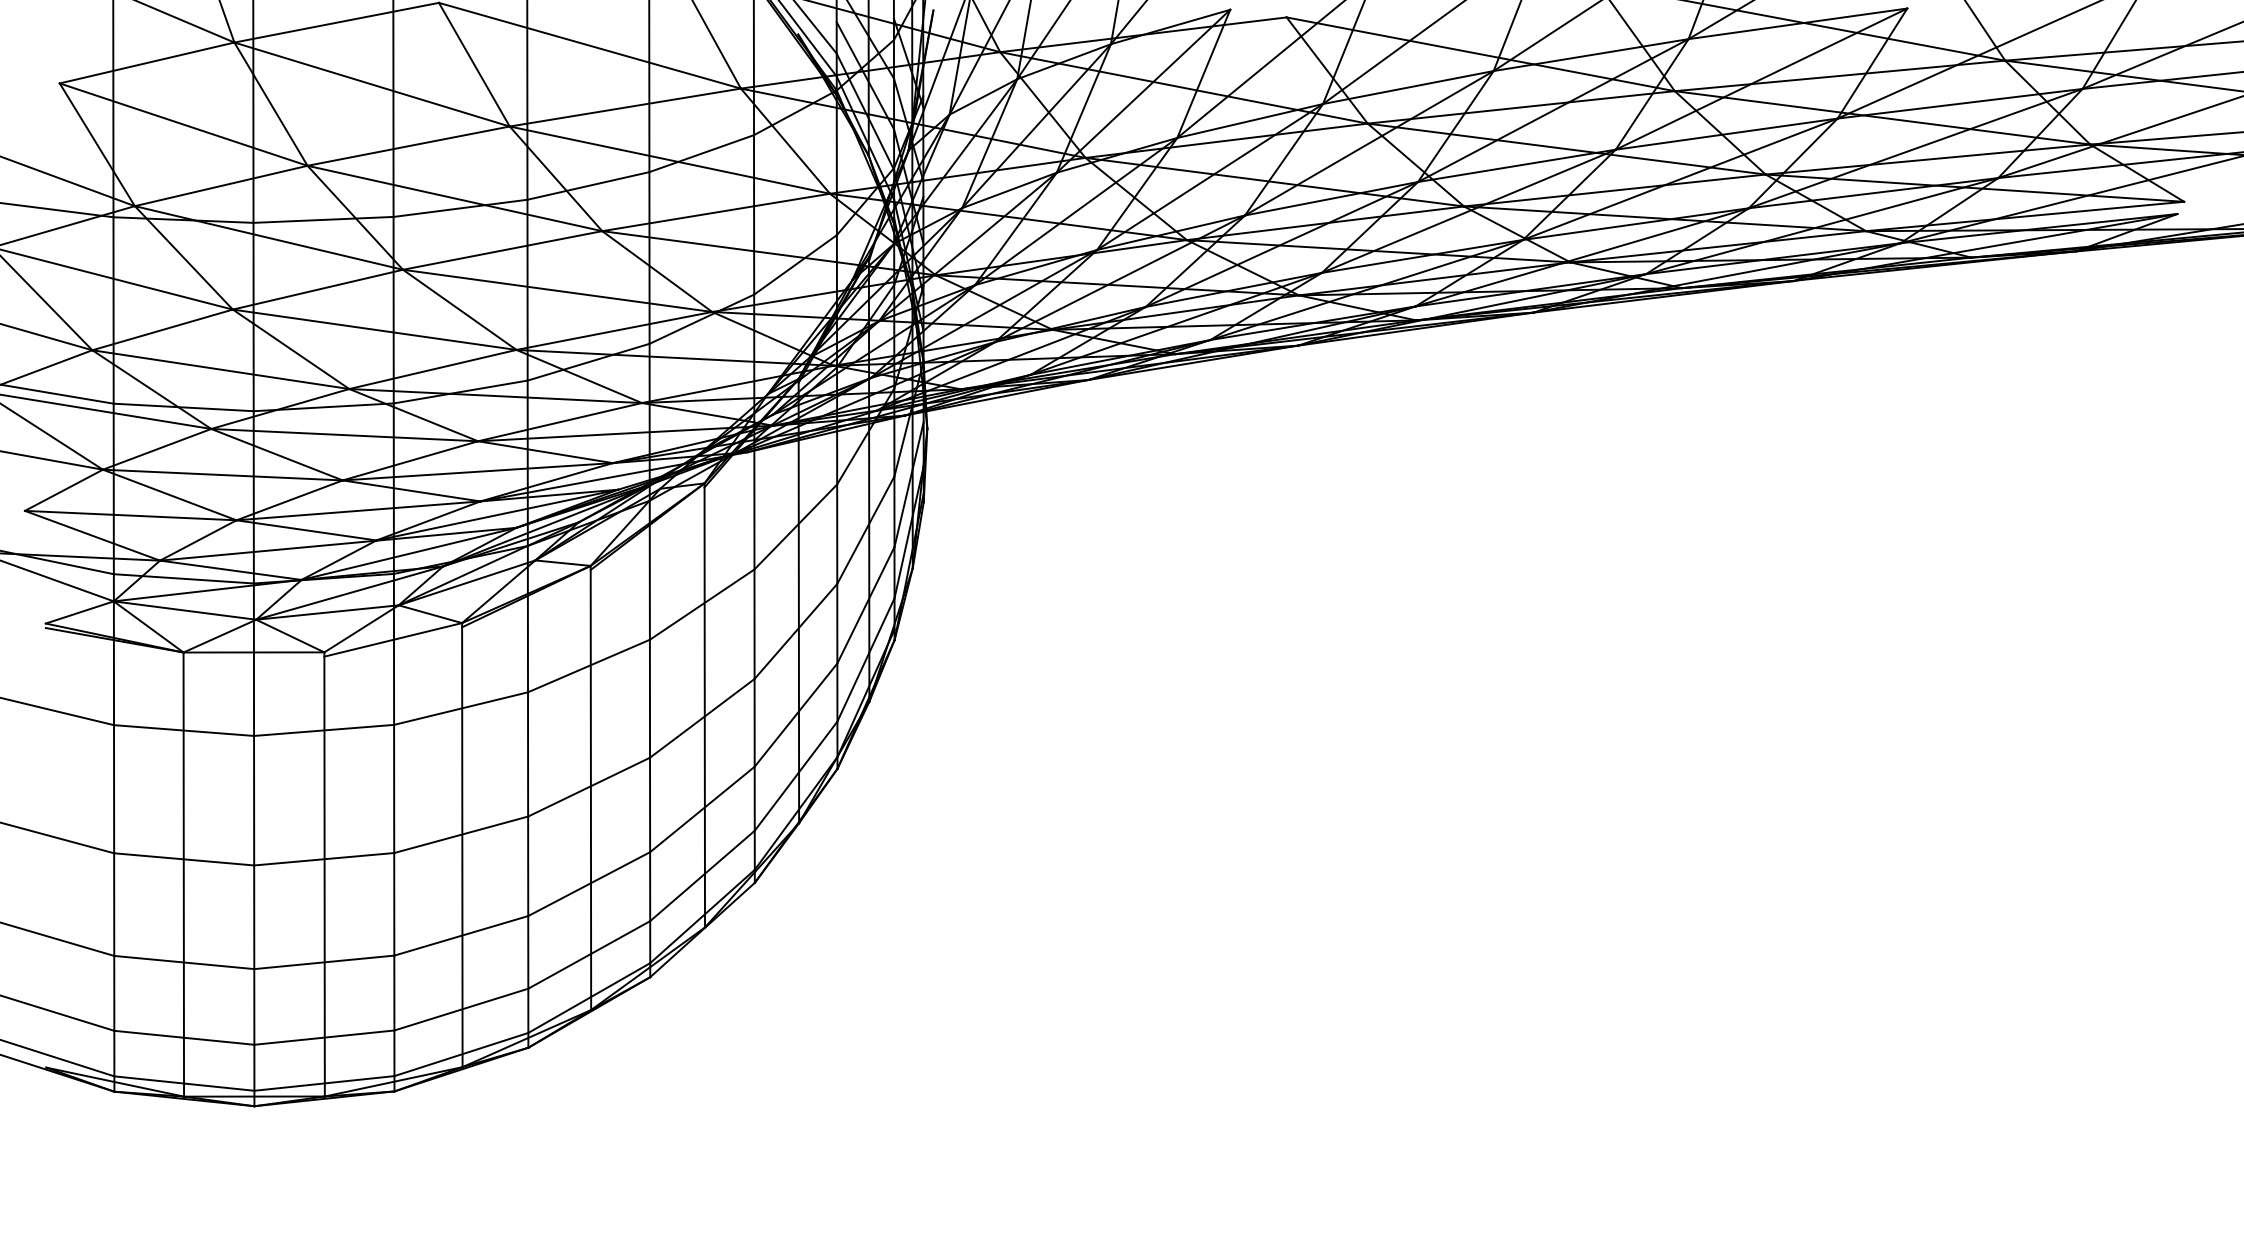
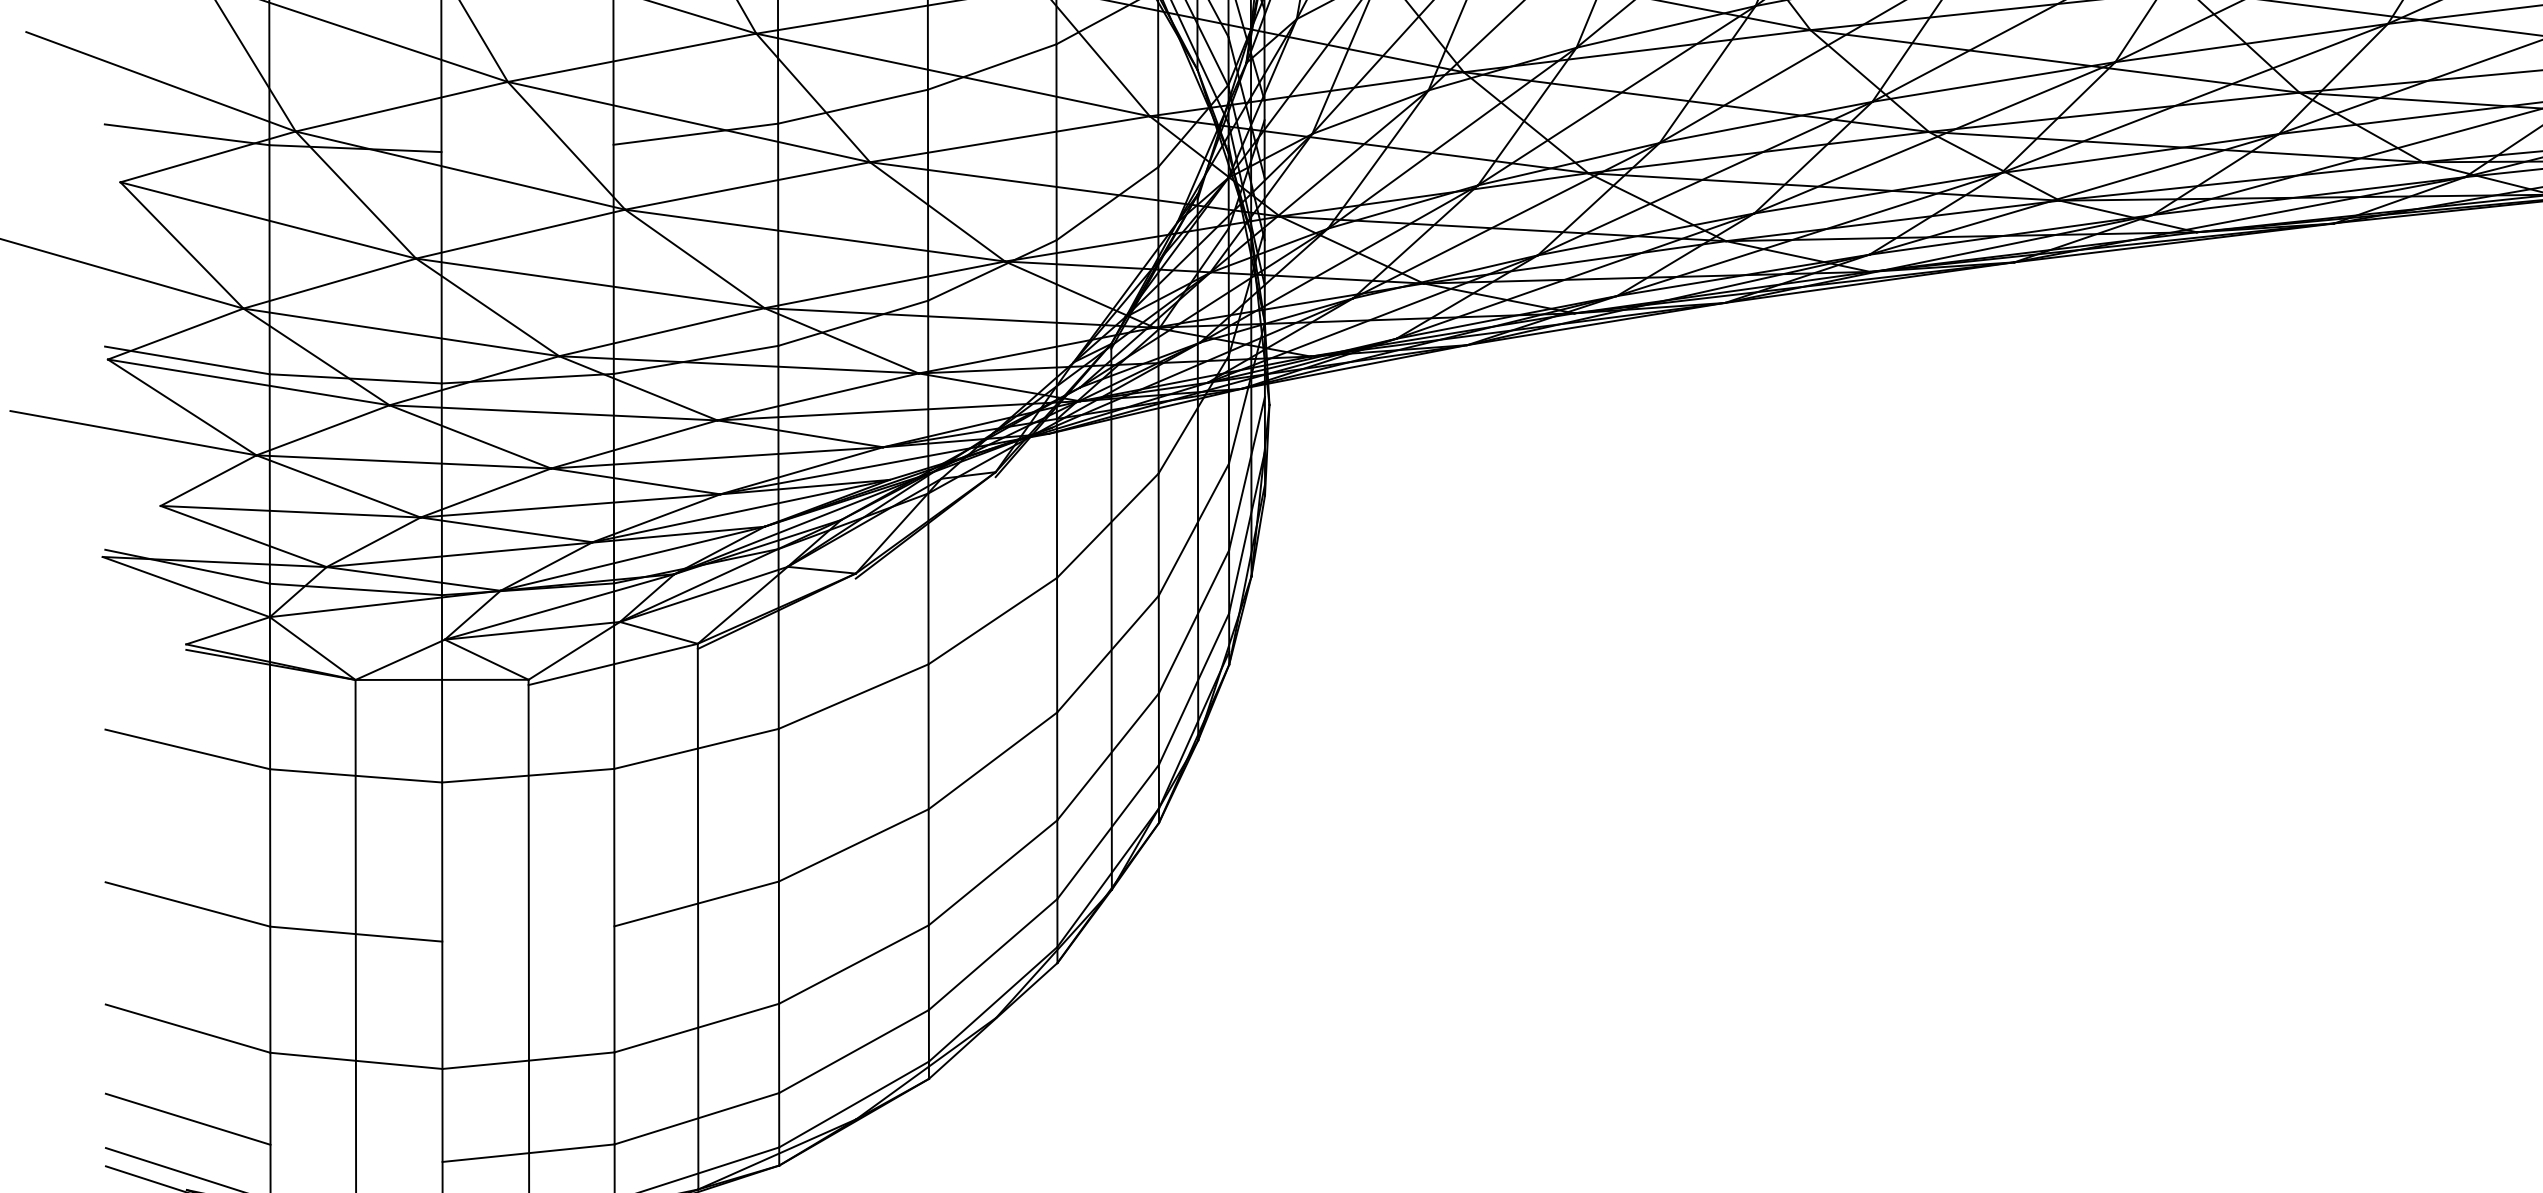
line: (323, 219) -> (527, 147), removed
line: (184, 610) -> (356, 628), removed
line: (704, 705) -> (995, 745), removed
line: (590, 787) -> (855, 845), removed
line: (324, 859) -> (528, 934), removed
line: (184, 1037) -> (356, 1153), removed

